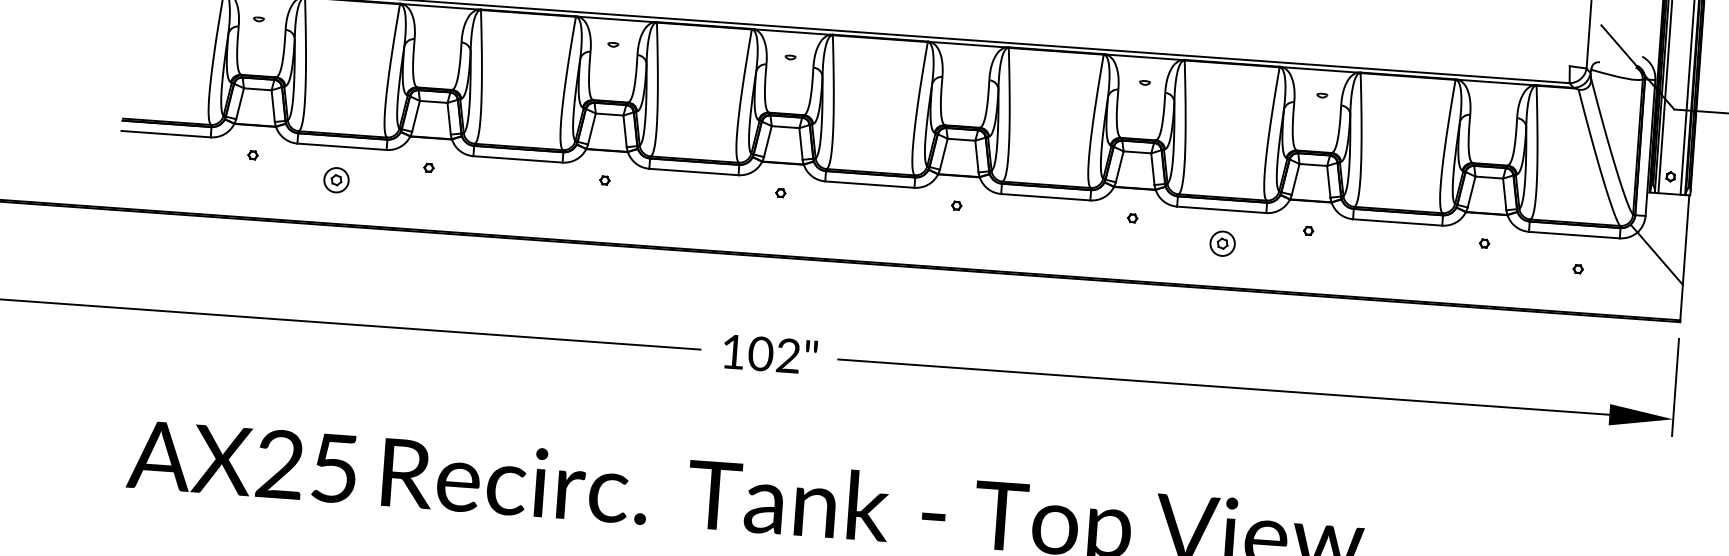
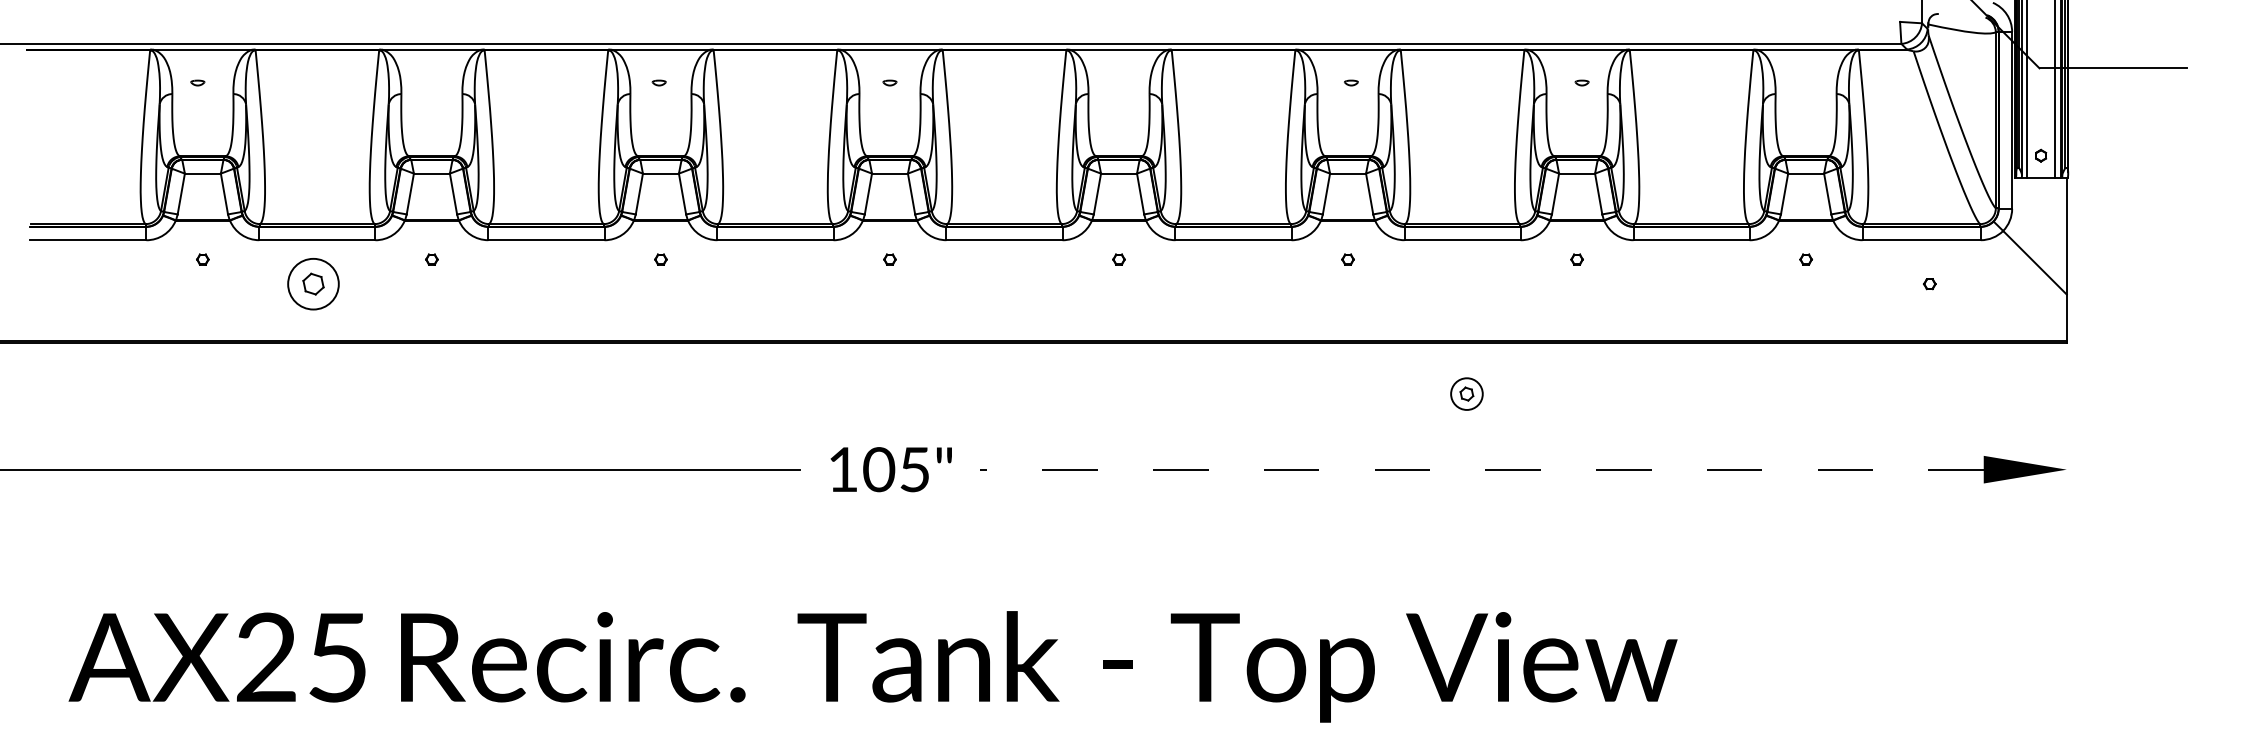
part: (335, 179) -> (312, 283), size x1.6
part: (1222, 243) -> (1466, 393), moved
text: (788, 355) -> (914, 469), 102" -> 105"
line: (1223, 386) -> (1481, 469), solid -> dashed
line: (1675, 387) -> (2066, 428), removed

